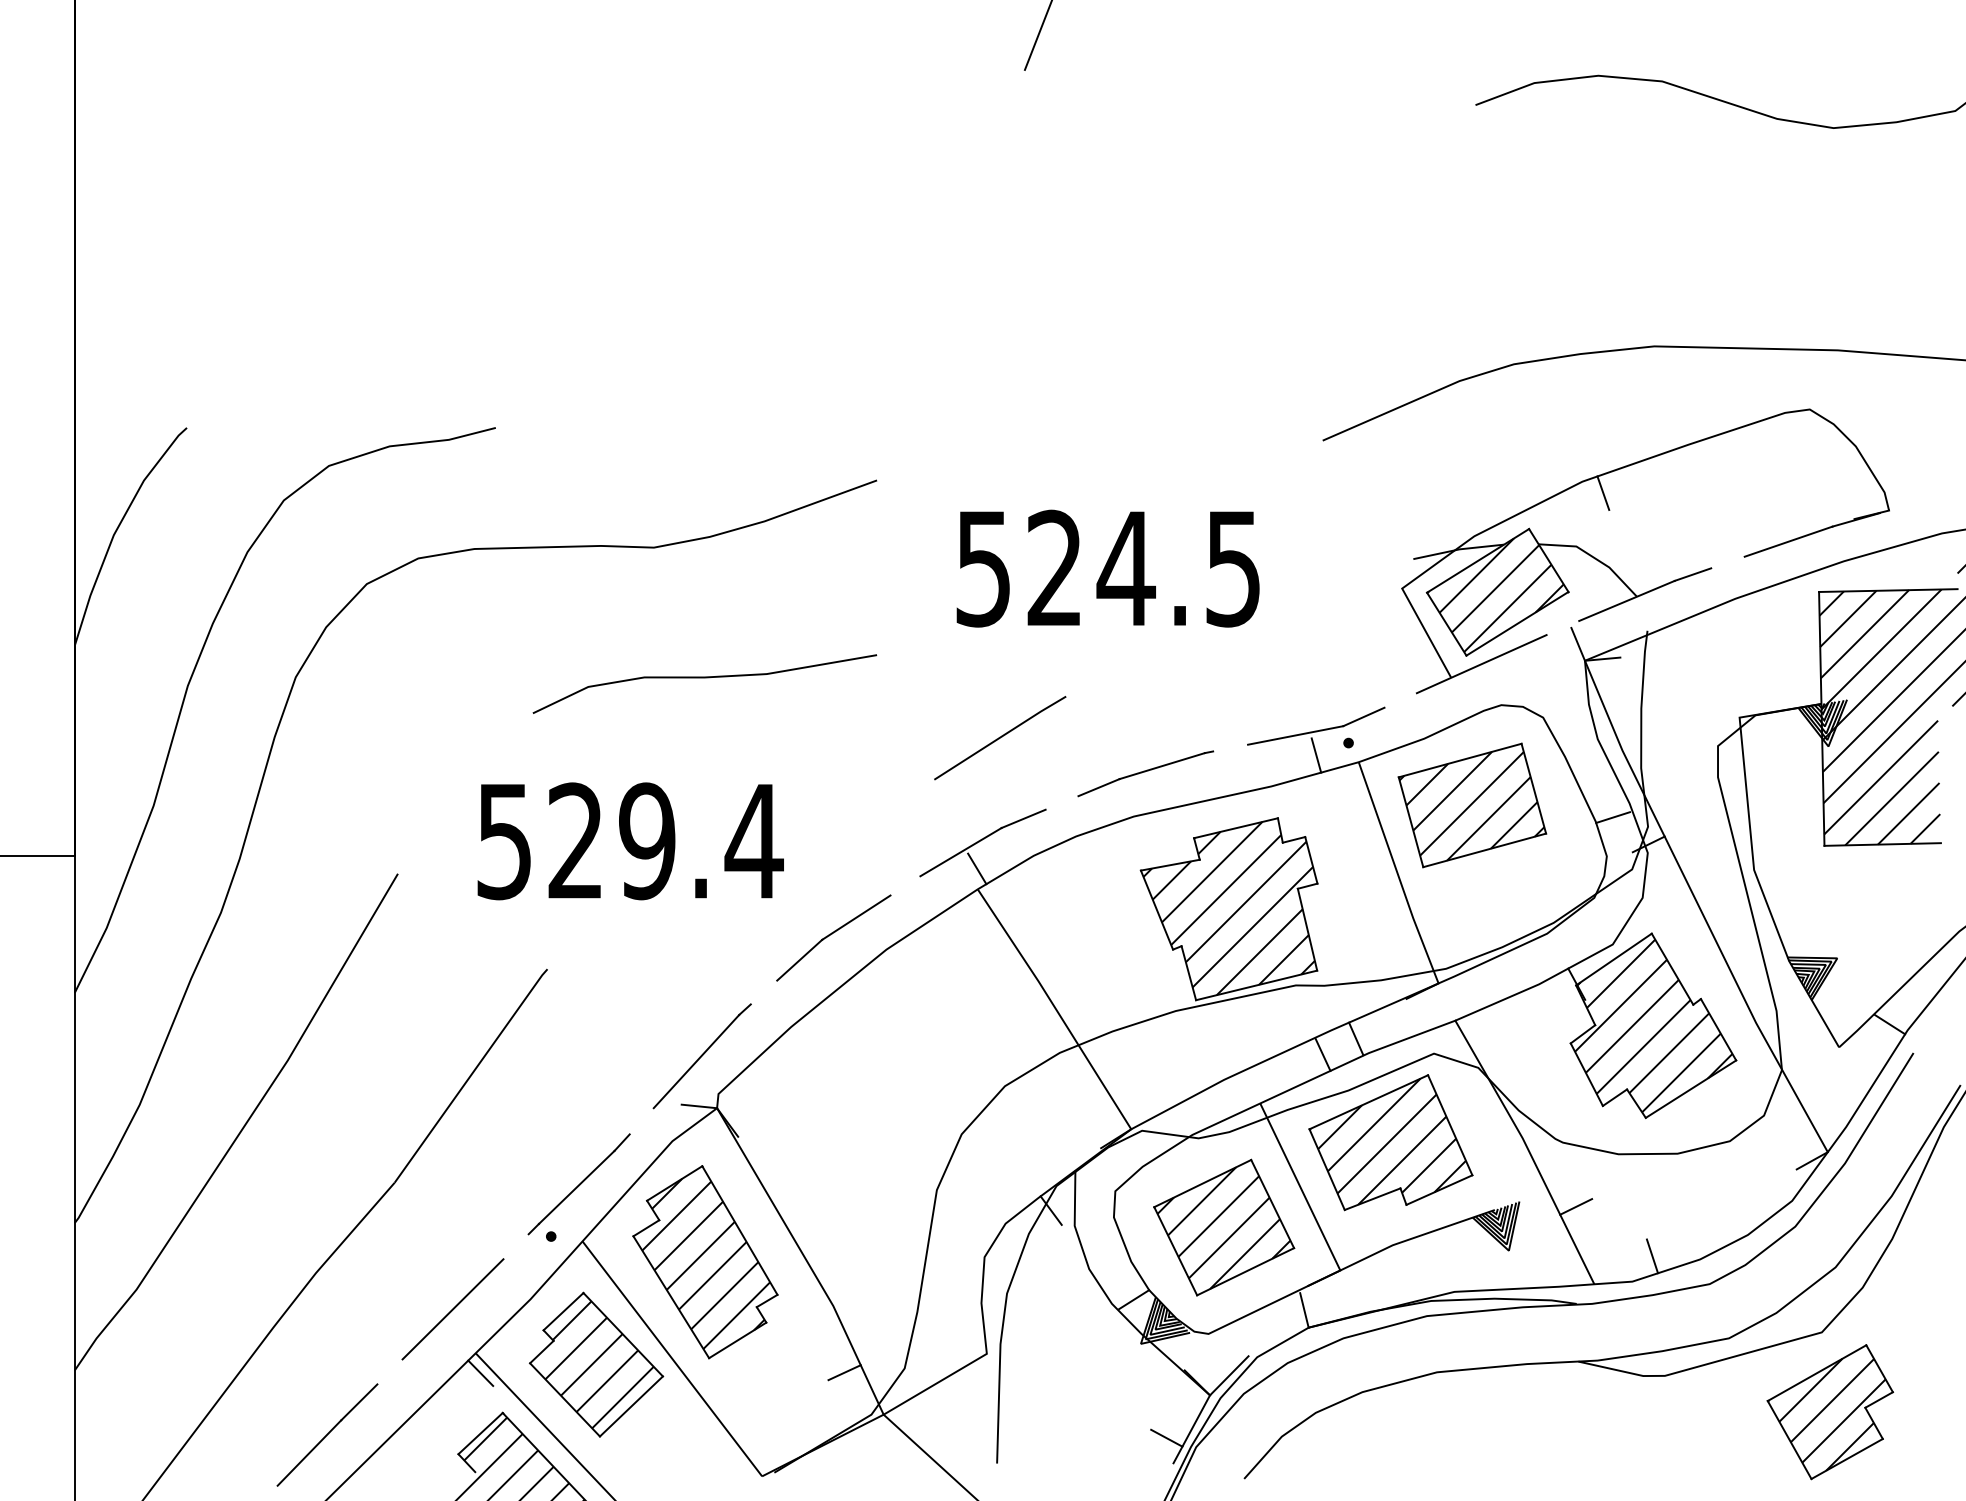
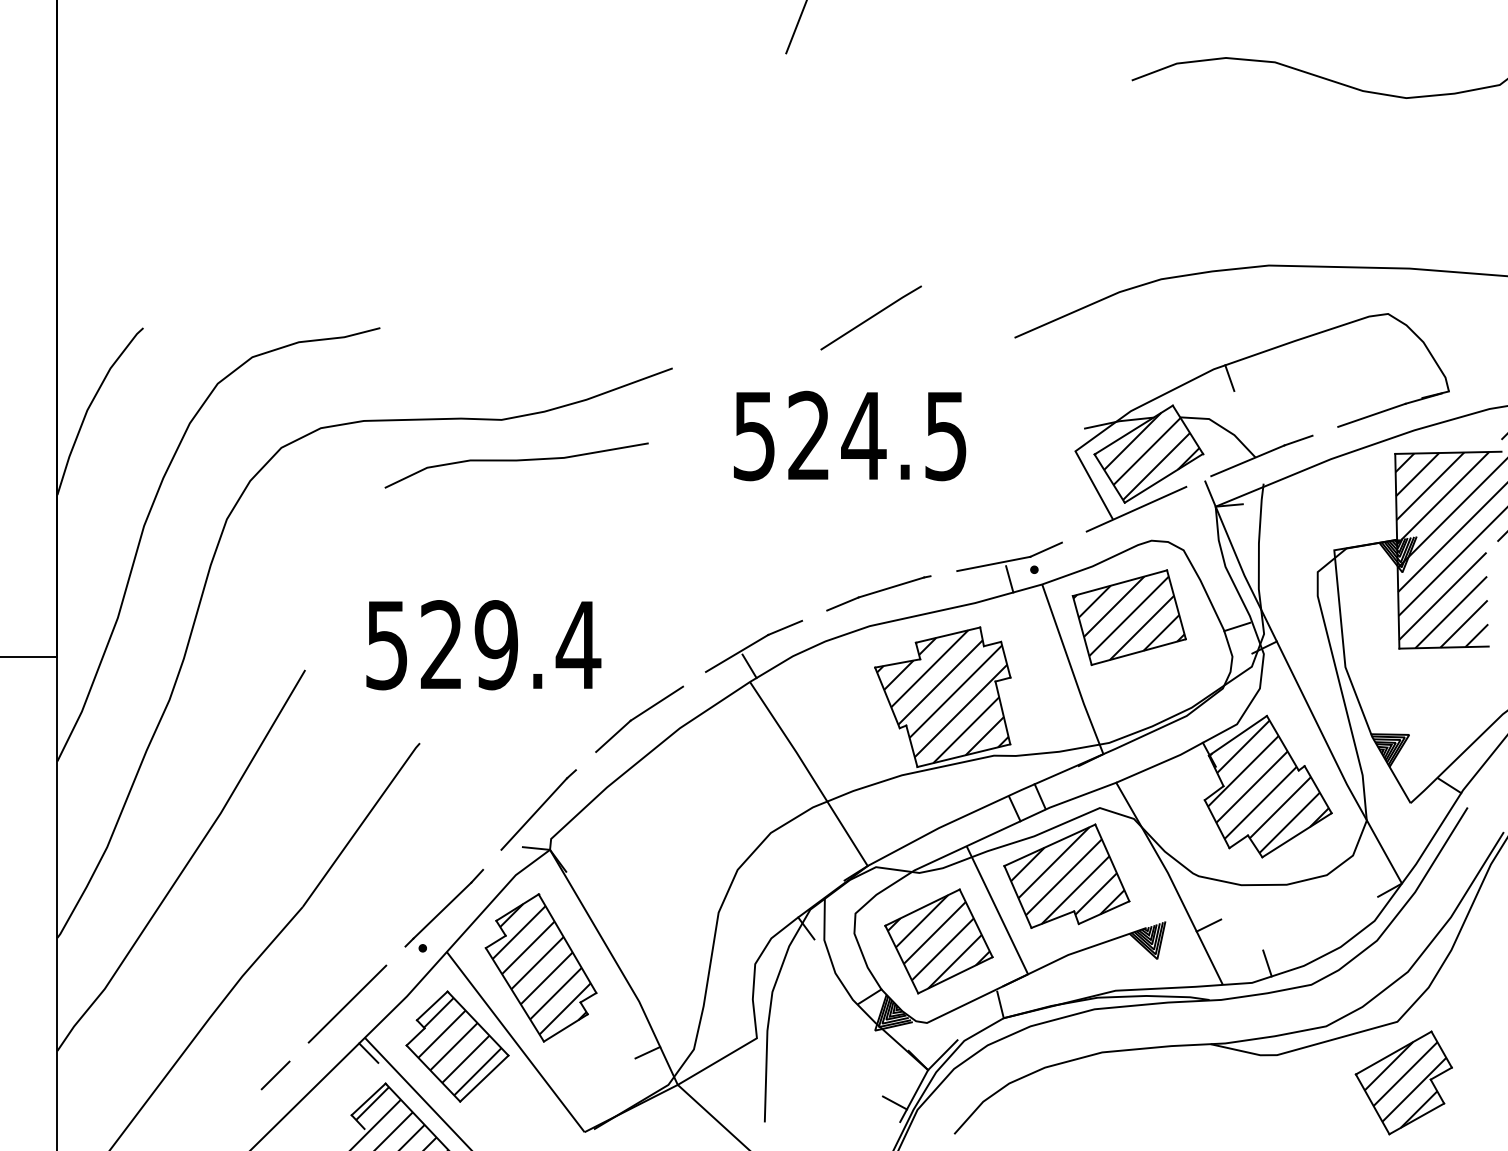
curve: (704, 678) -> (516, 461), moved
line: (999, 737) -> (870, 317), moved
line: (309, 1453) -> (237, 1114), removed

